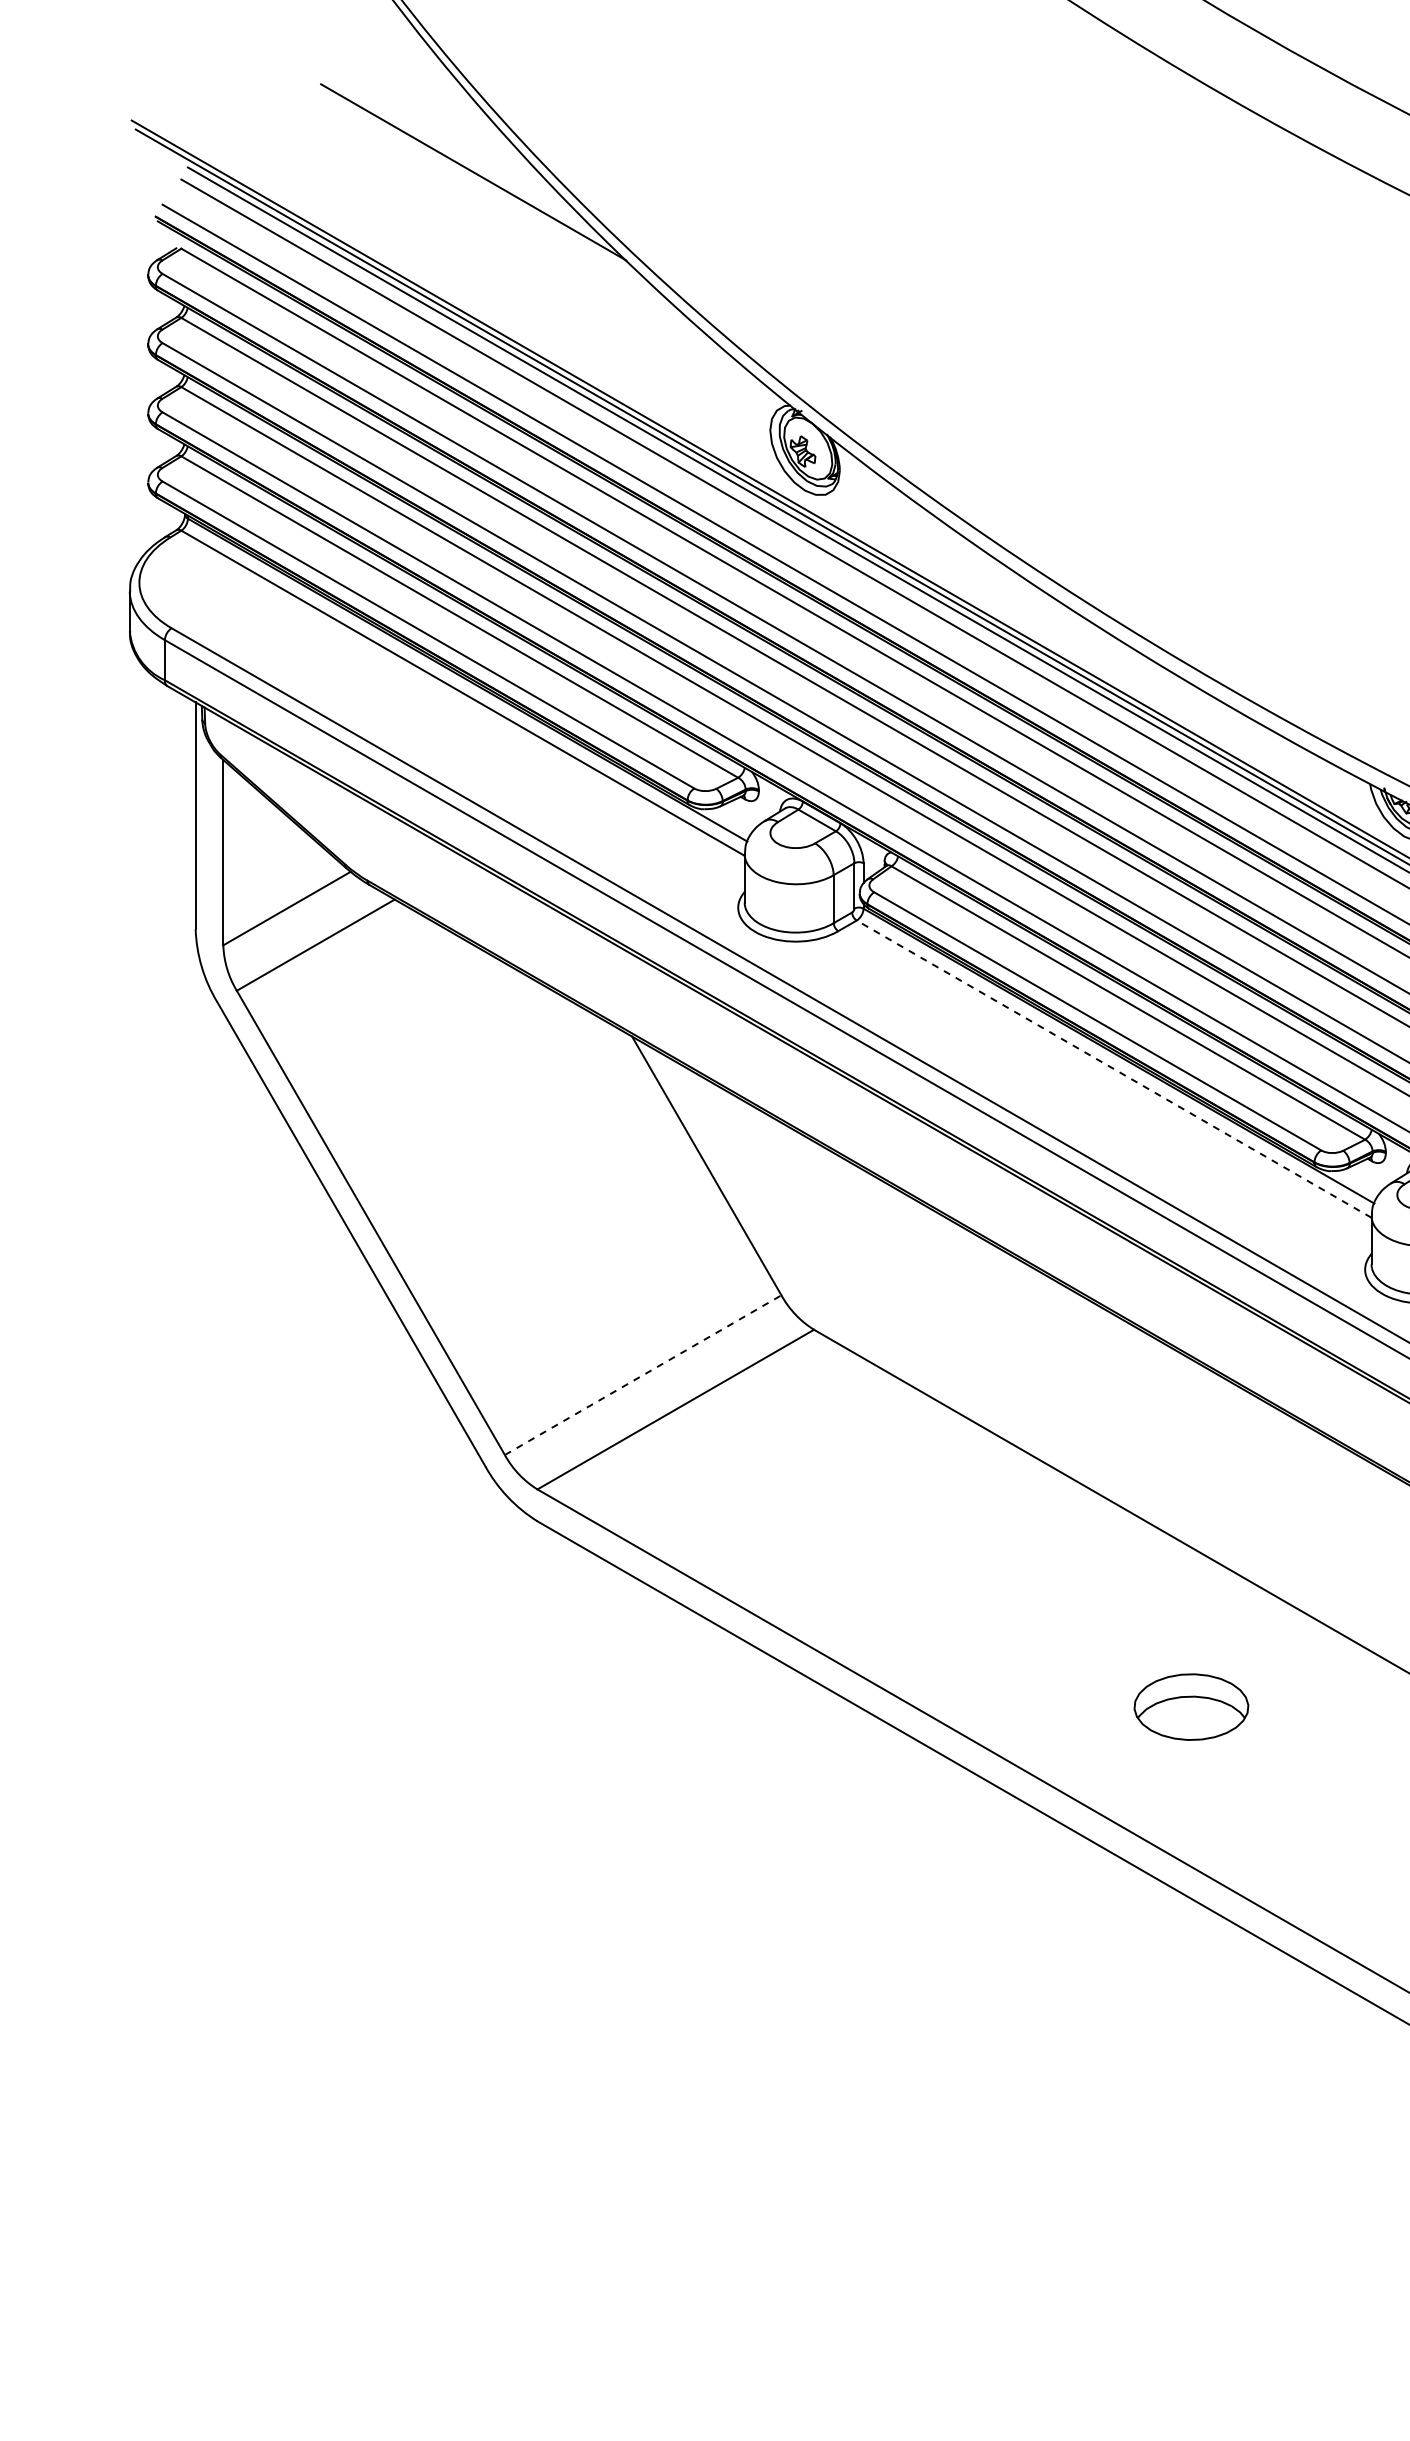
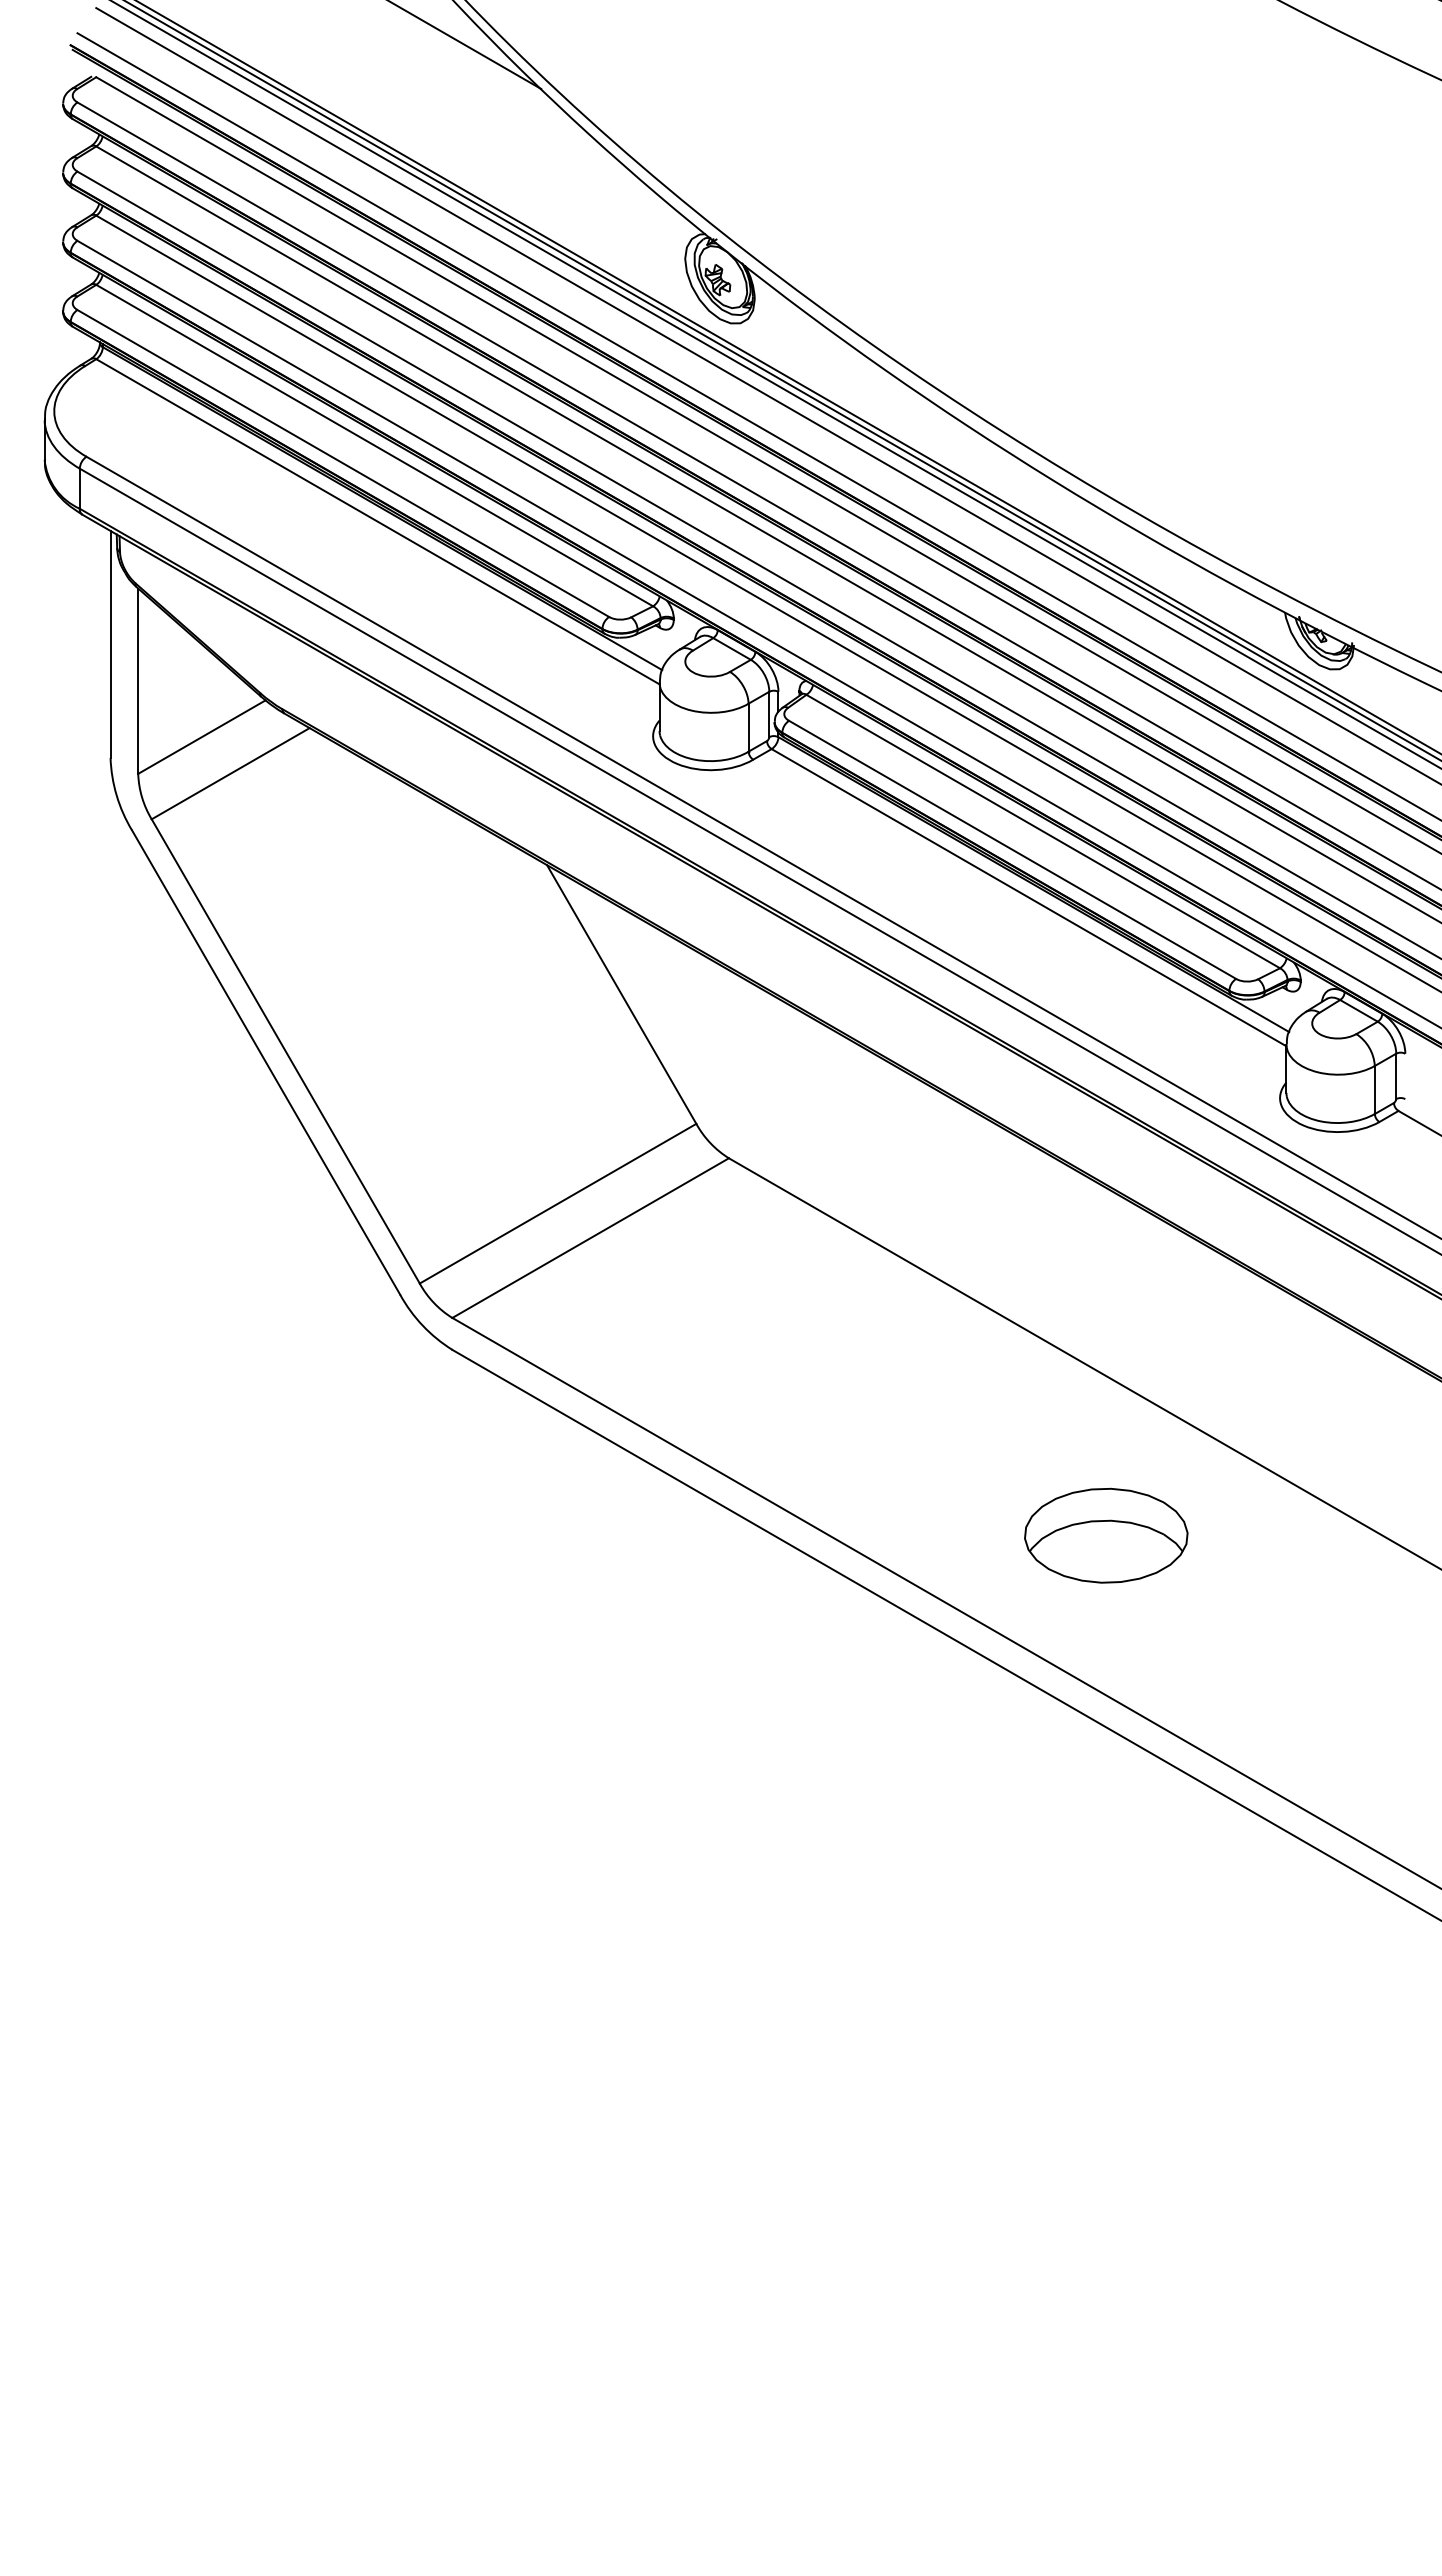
line: (1113, 1068) -> (1028, 897), dashed -> solid
line: (643, 1374) -> (558, 1203), dashed -> solid
part: (1191, 1706) -> (1106, 1535), size x1.43

